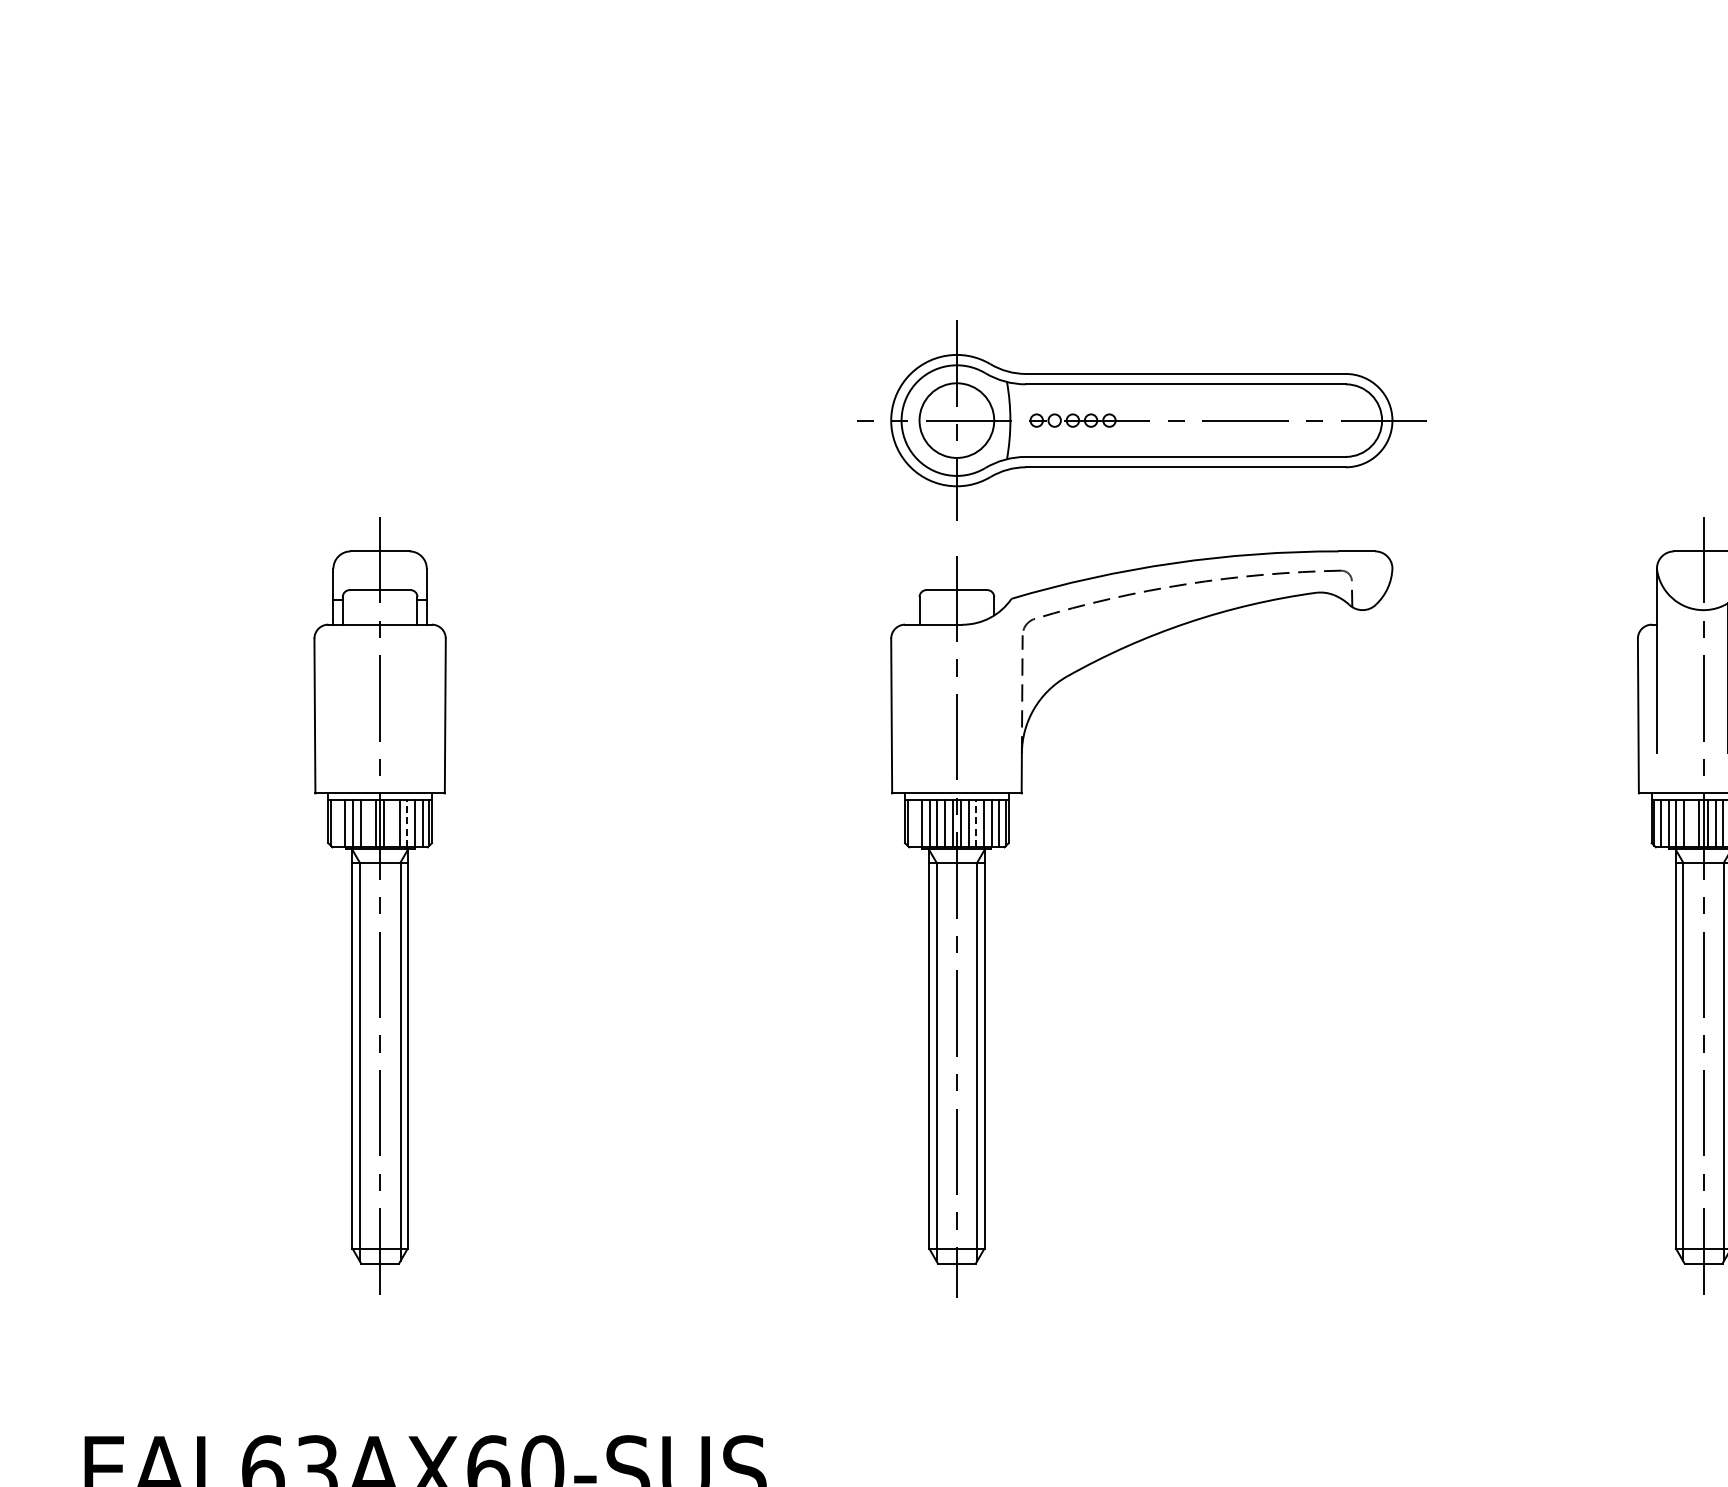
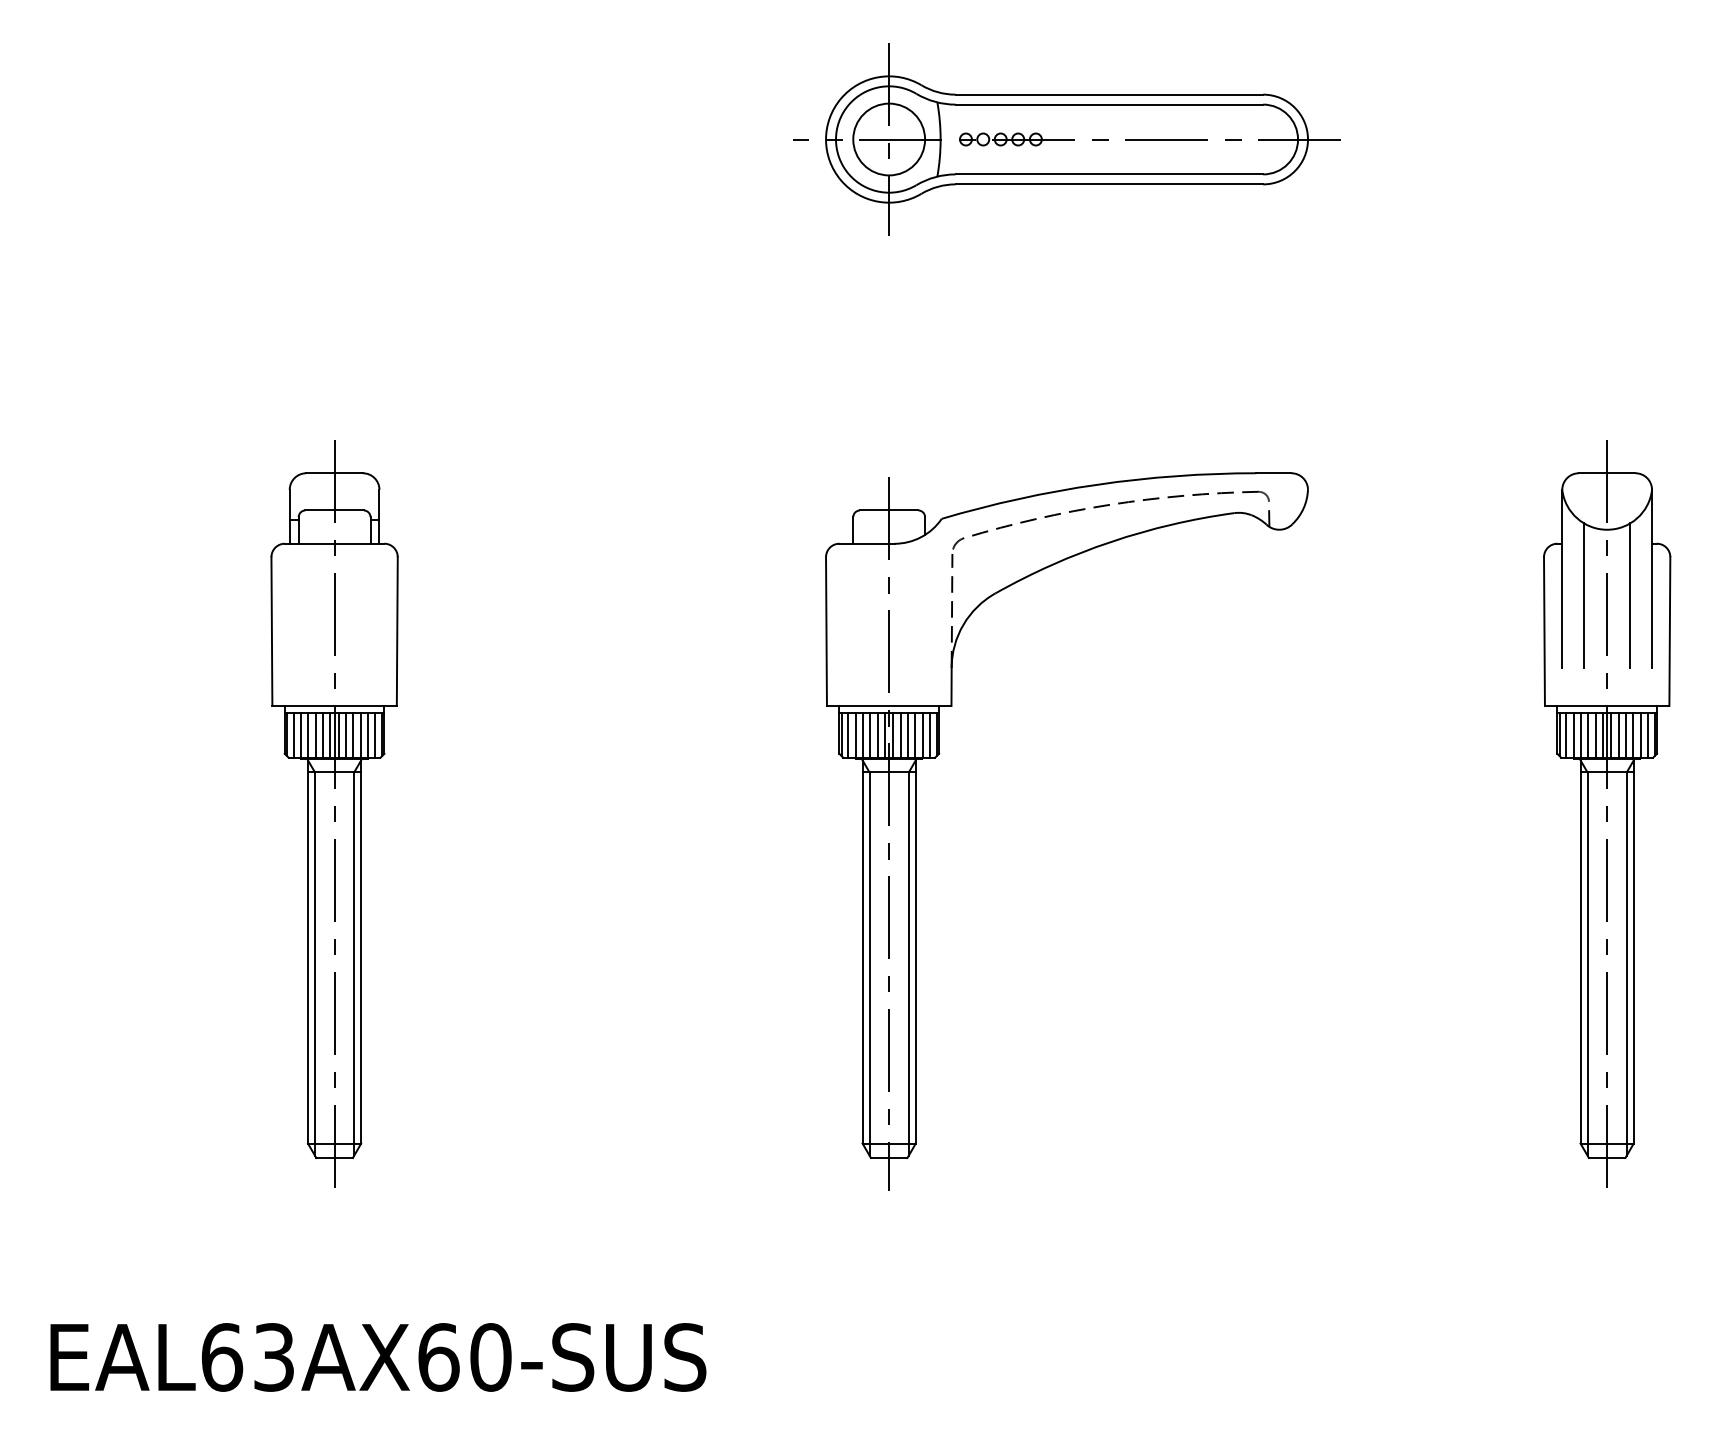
part: (1141, 420) -> (1066, 139), moved
line: (1678, 678) -> (1583, 595), added
line: (337, 823) -> (293, 734), added
line: (368, 823) -> (323, 734), added
line: (392, 823) -> (346, 734), added
line: (914, 823) -> (848, 734), added
line: (1691, 823) -> (1595, 734), added
line: (407, 824) -> (360, 735), dashed -> solid
line: (976, 824) -> (908, 735), dashed -> solid

